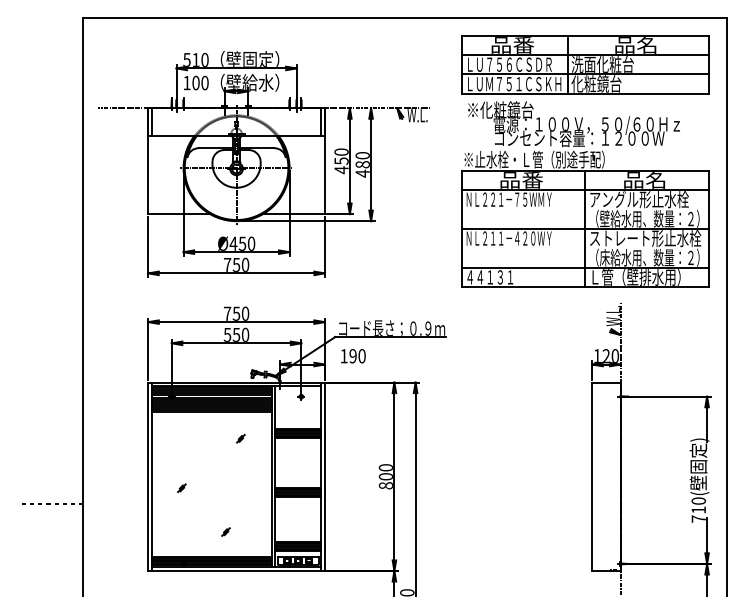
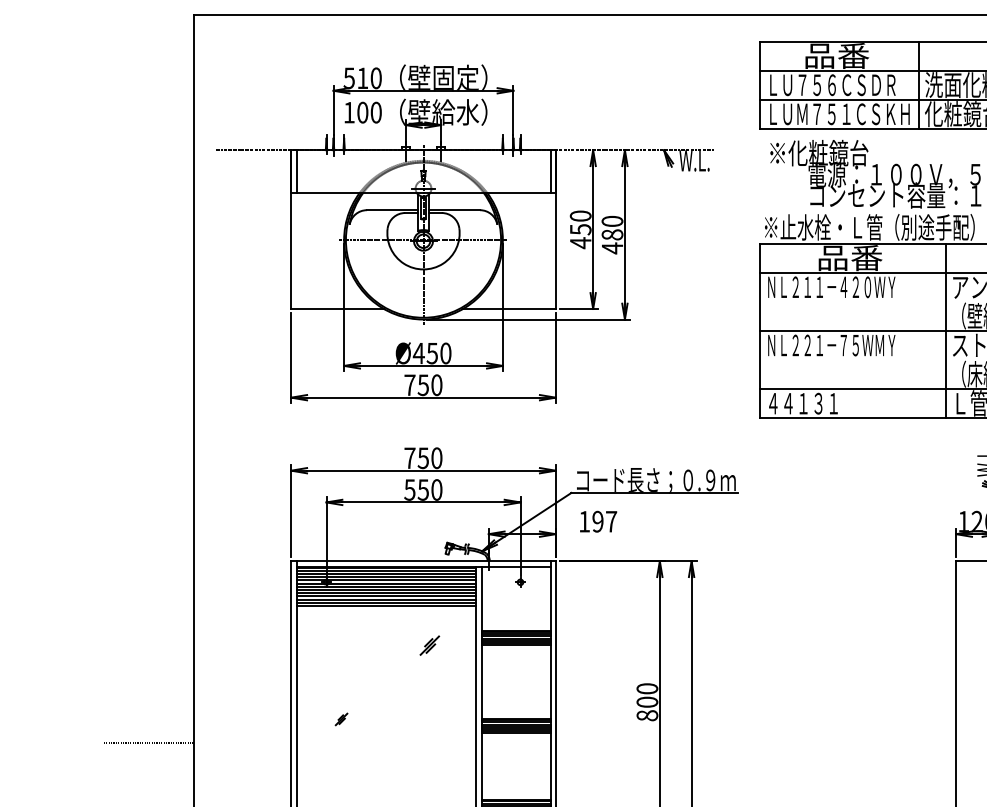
text: (517, 199) -> (844, 287), ＮＬ２２１－７５ＷＭＹ -> ＮＬ２１１－４２０ＷＹ
text: (517, 238) -> (844, 345), ＮＬ２１１－４２０ＷＹ -> ＮＬ２２１－７５ＷＭＹ
text: (361, 356) -> (610, 522), 190 -> 197
part: (240, 438) -> (429, 644), size x1.6
part: (225, 531) -> (406, 784), removed

